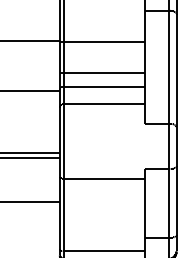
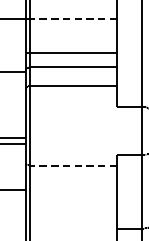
line: (104, 41) -> (73, 19), solid -> dashed
line: (104, 178) -> (73, 165), solid -> dashed

